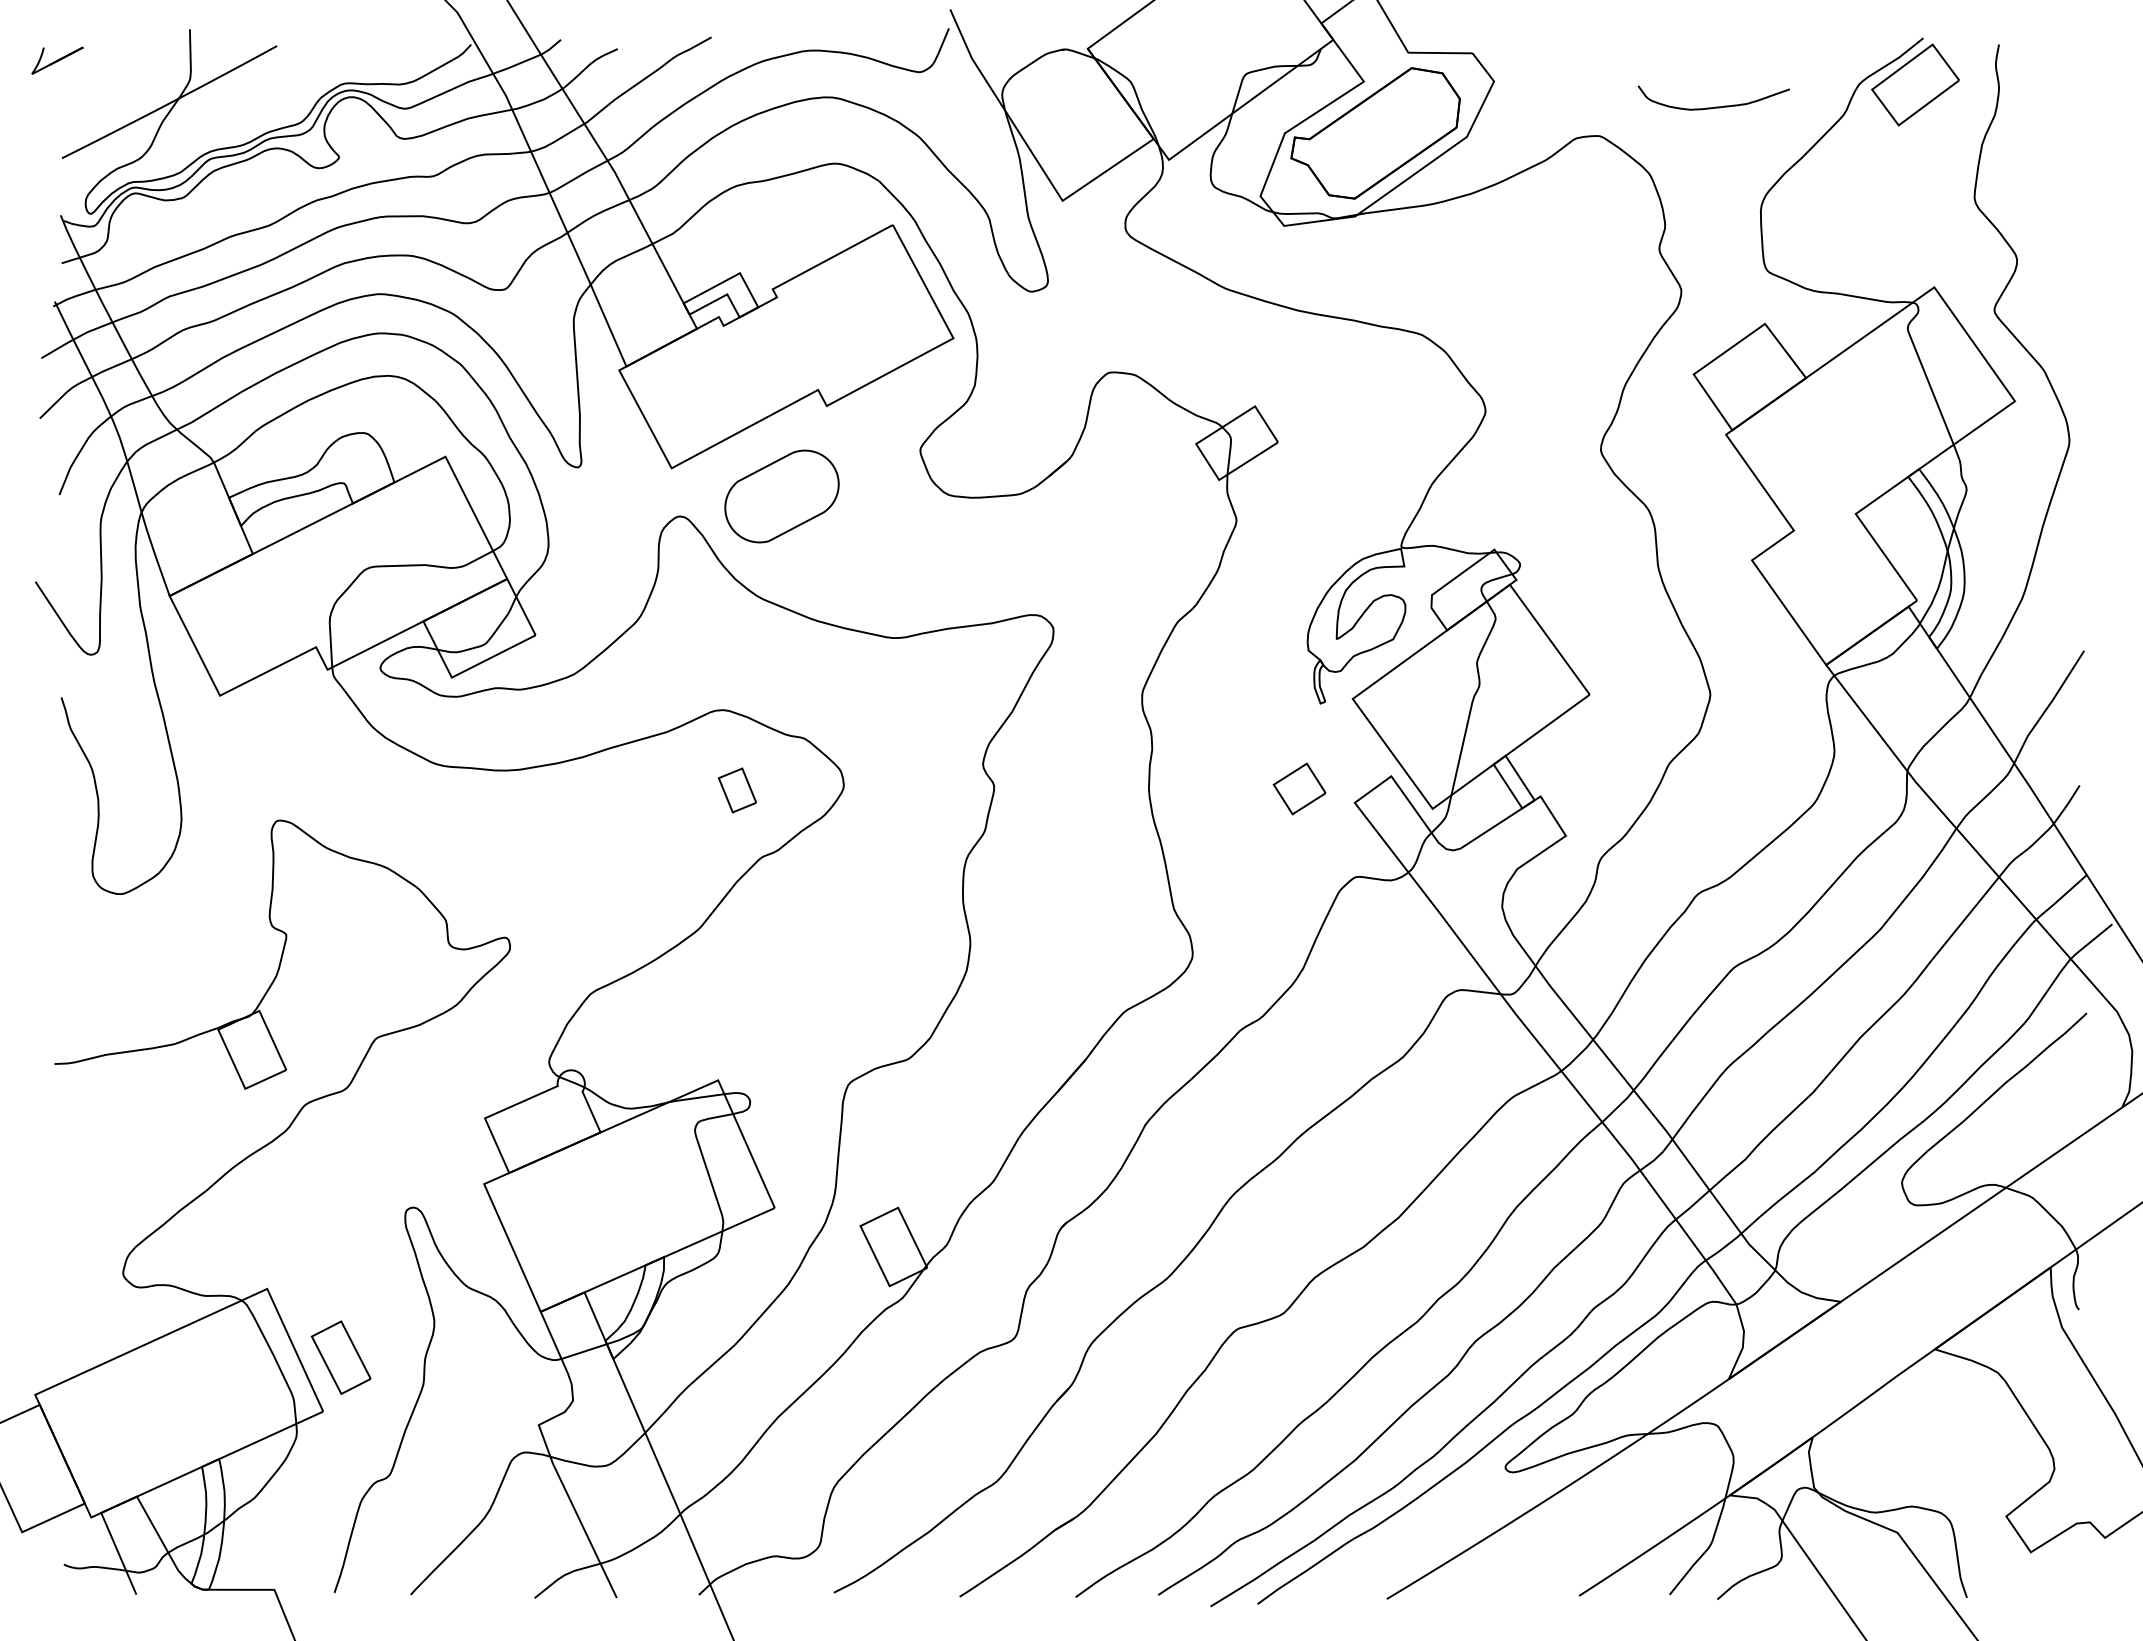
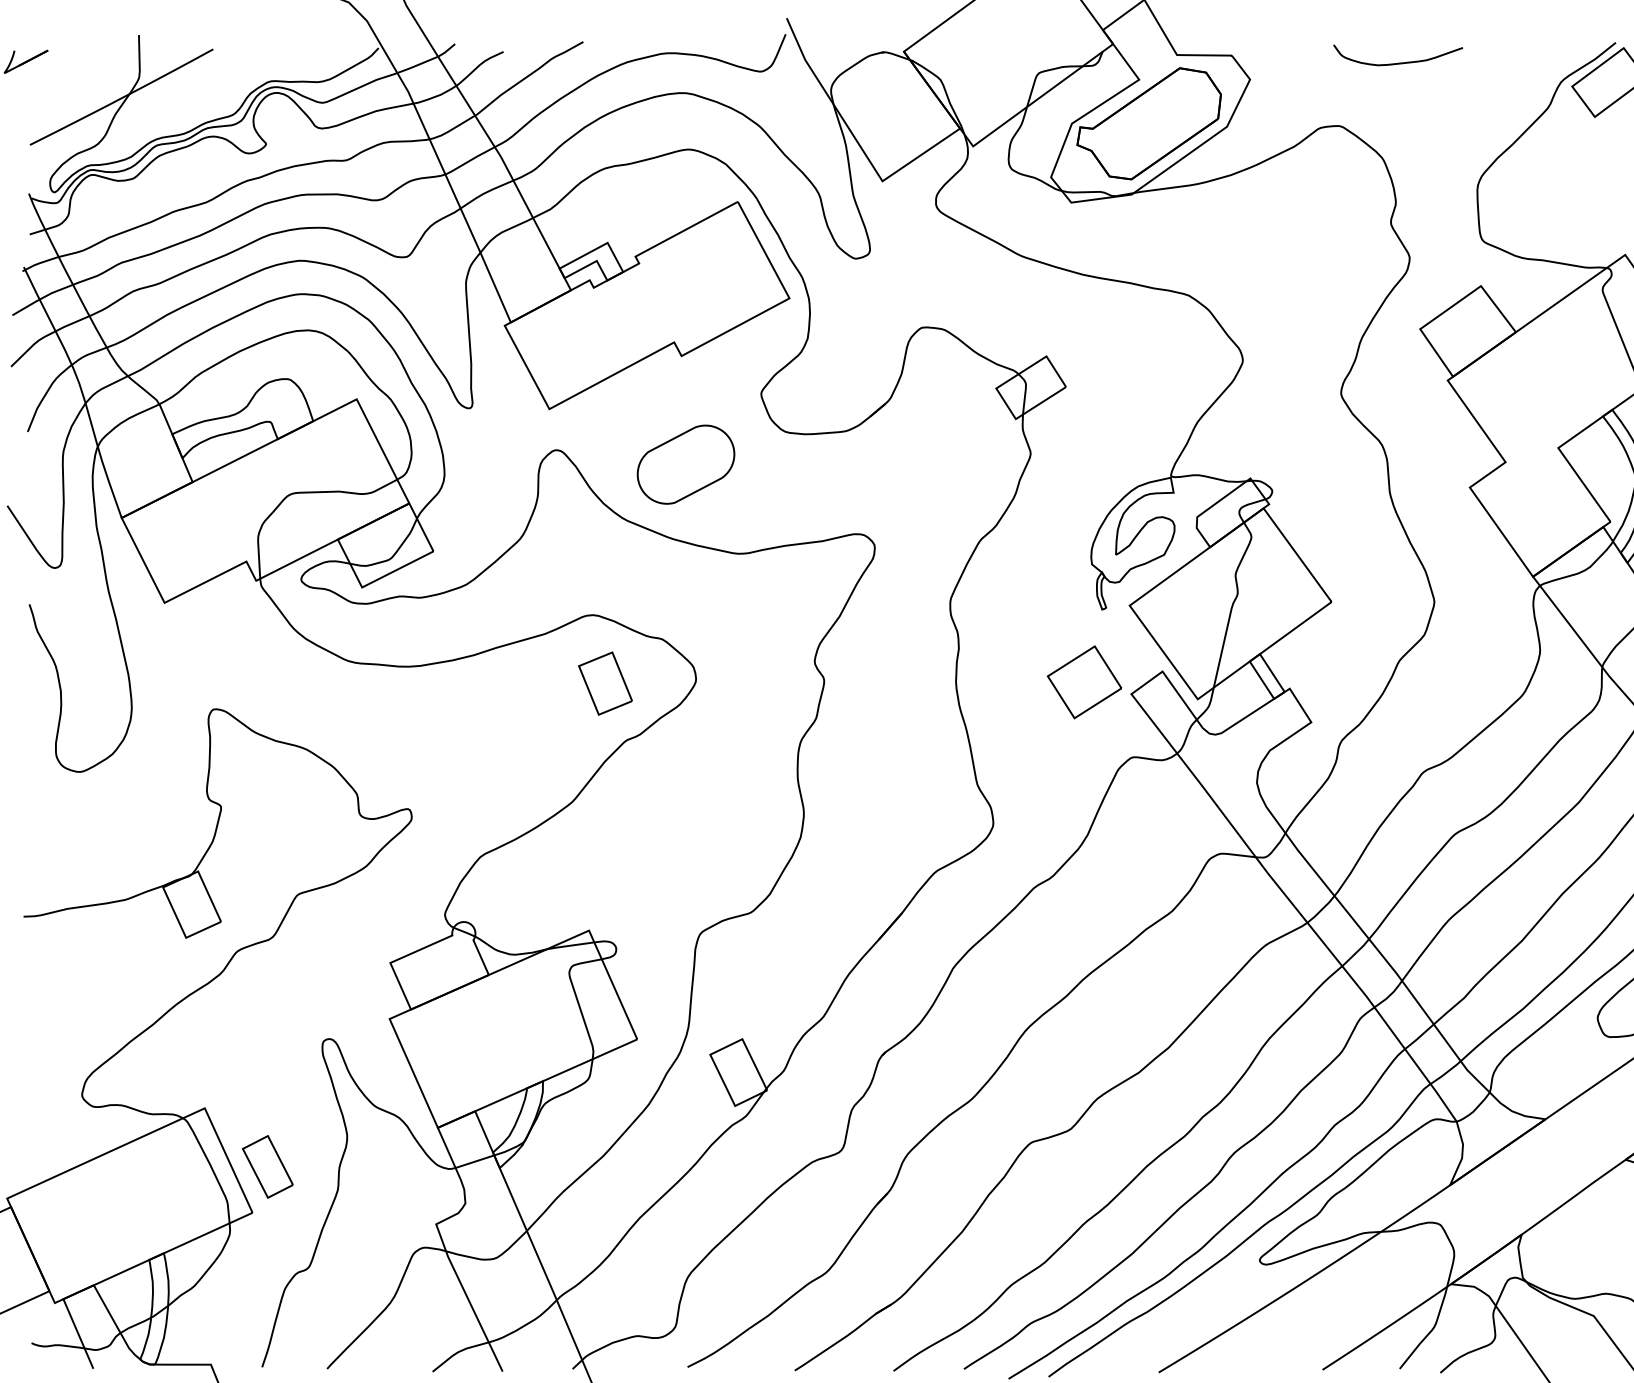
curve: (1715, 106) -> (1399, 62), moved
part: (781, 496) -> (685, 464), moved
part: (1299, 788) -> (1084, 681), size x1.67
part: (737, 790) -> (605, 683), size x1.67

